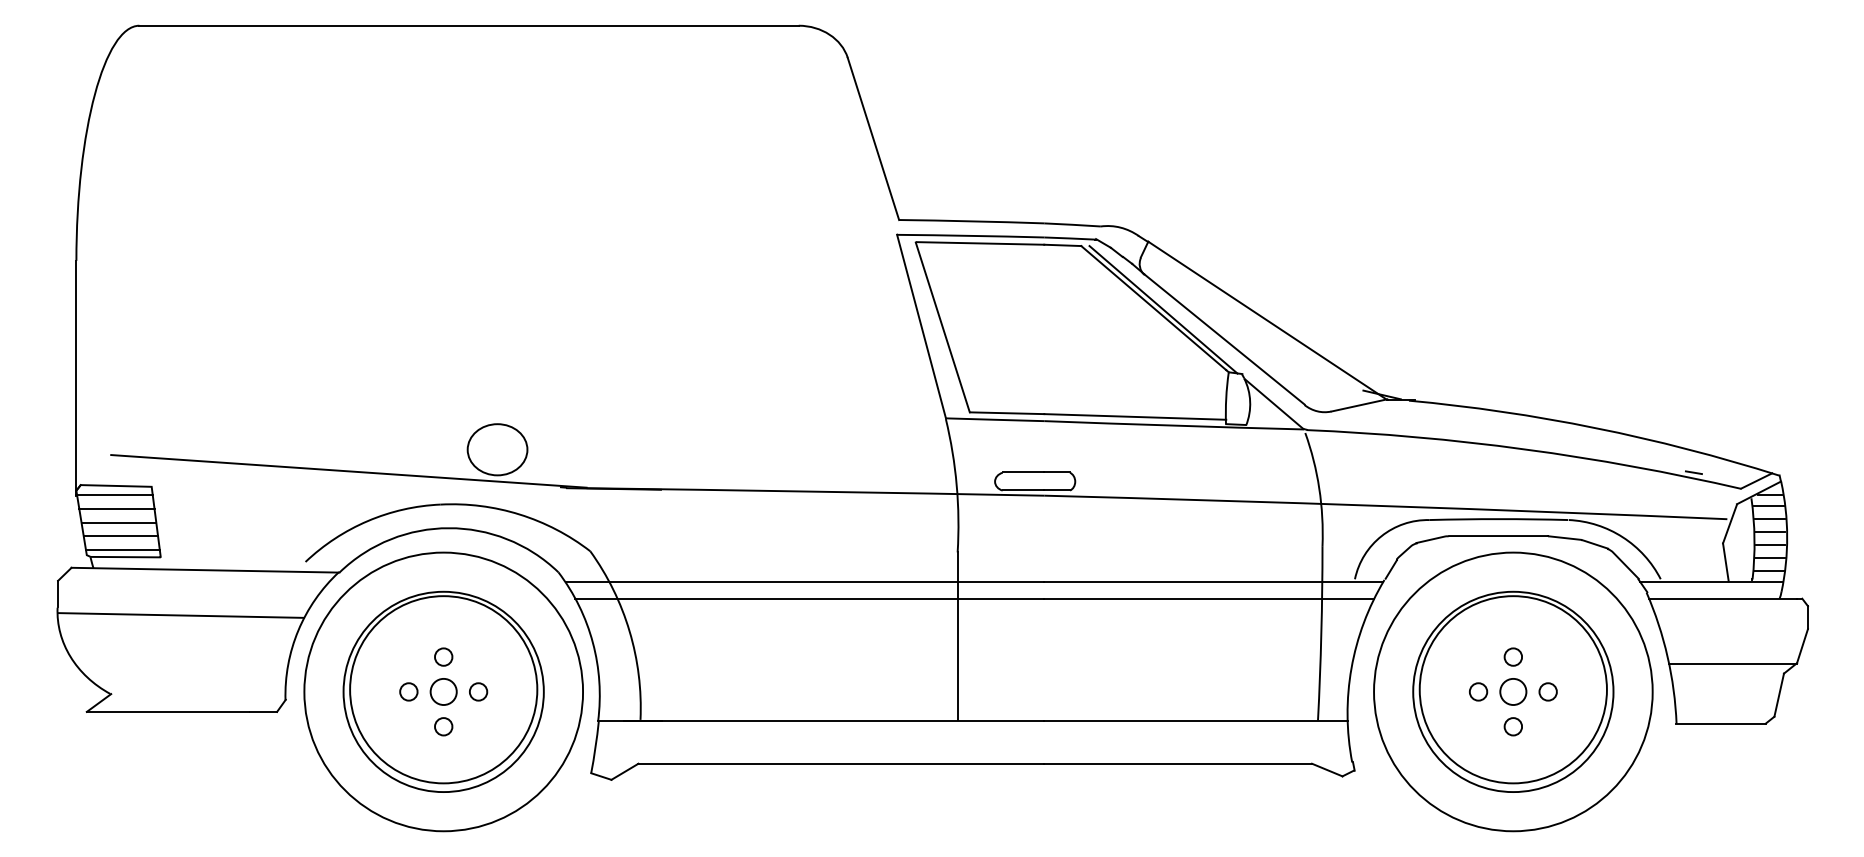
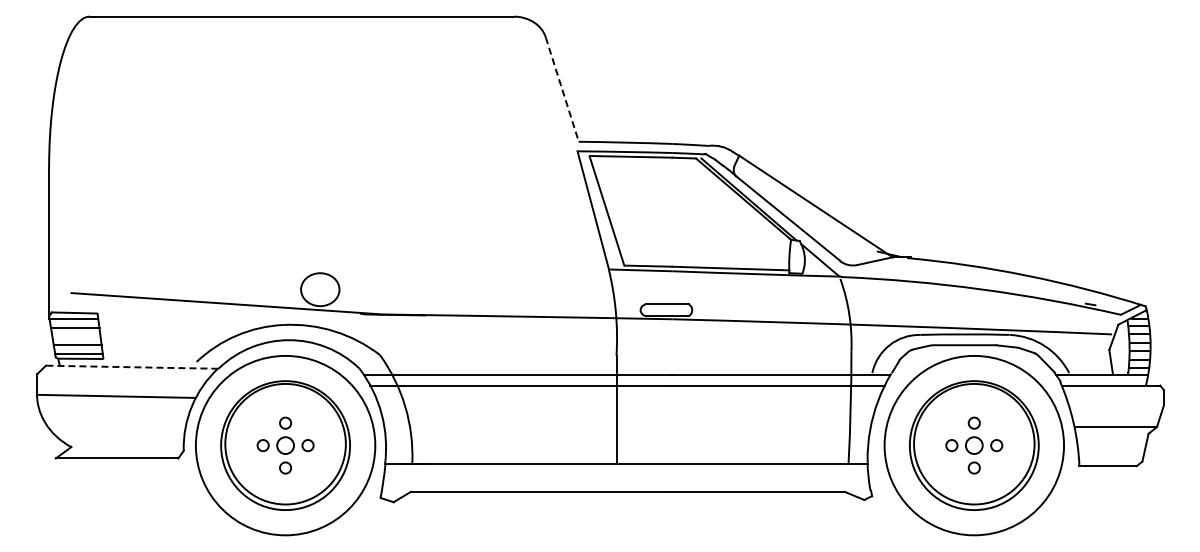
line: (873, 138) -> (562, 89), solid -> dashed
line: (118, 522) -> (76, 336), removed
line: (204, 570) -> (131, 367), solid -> dashed

